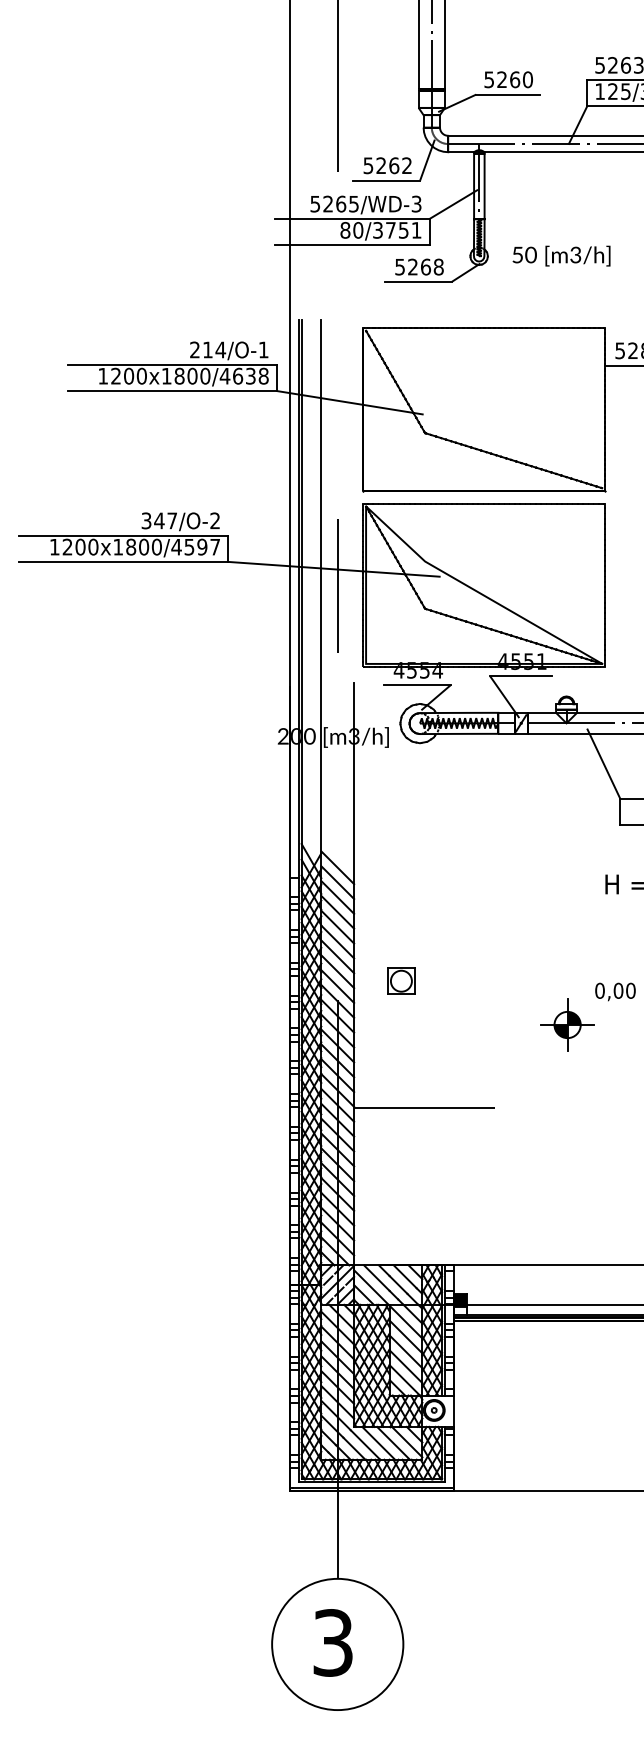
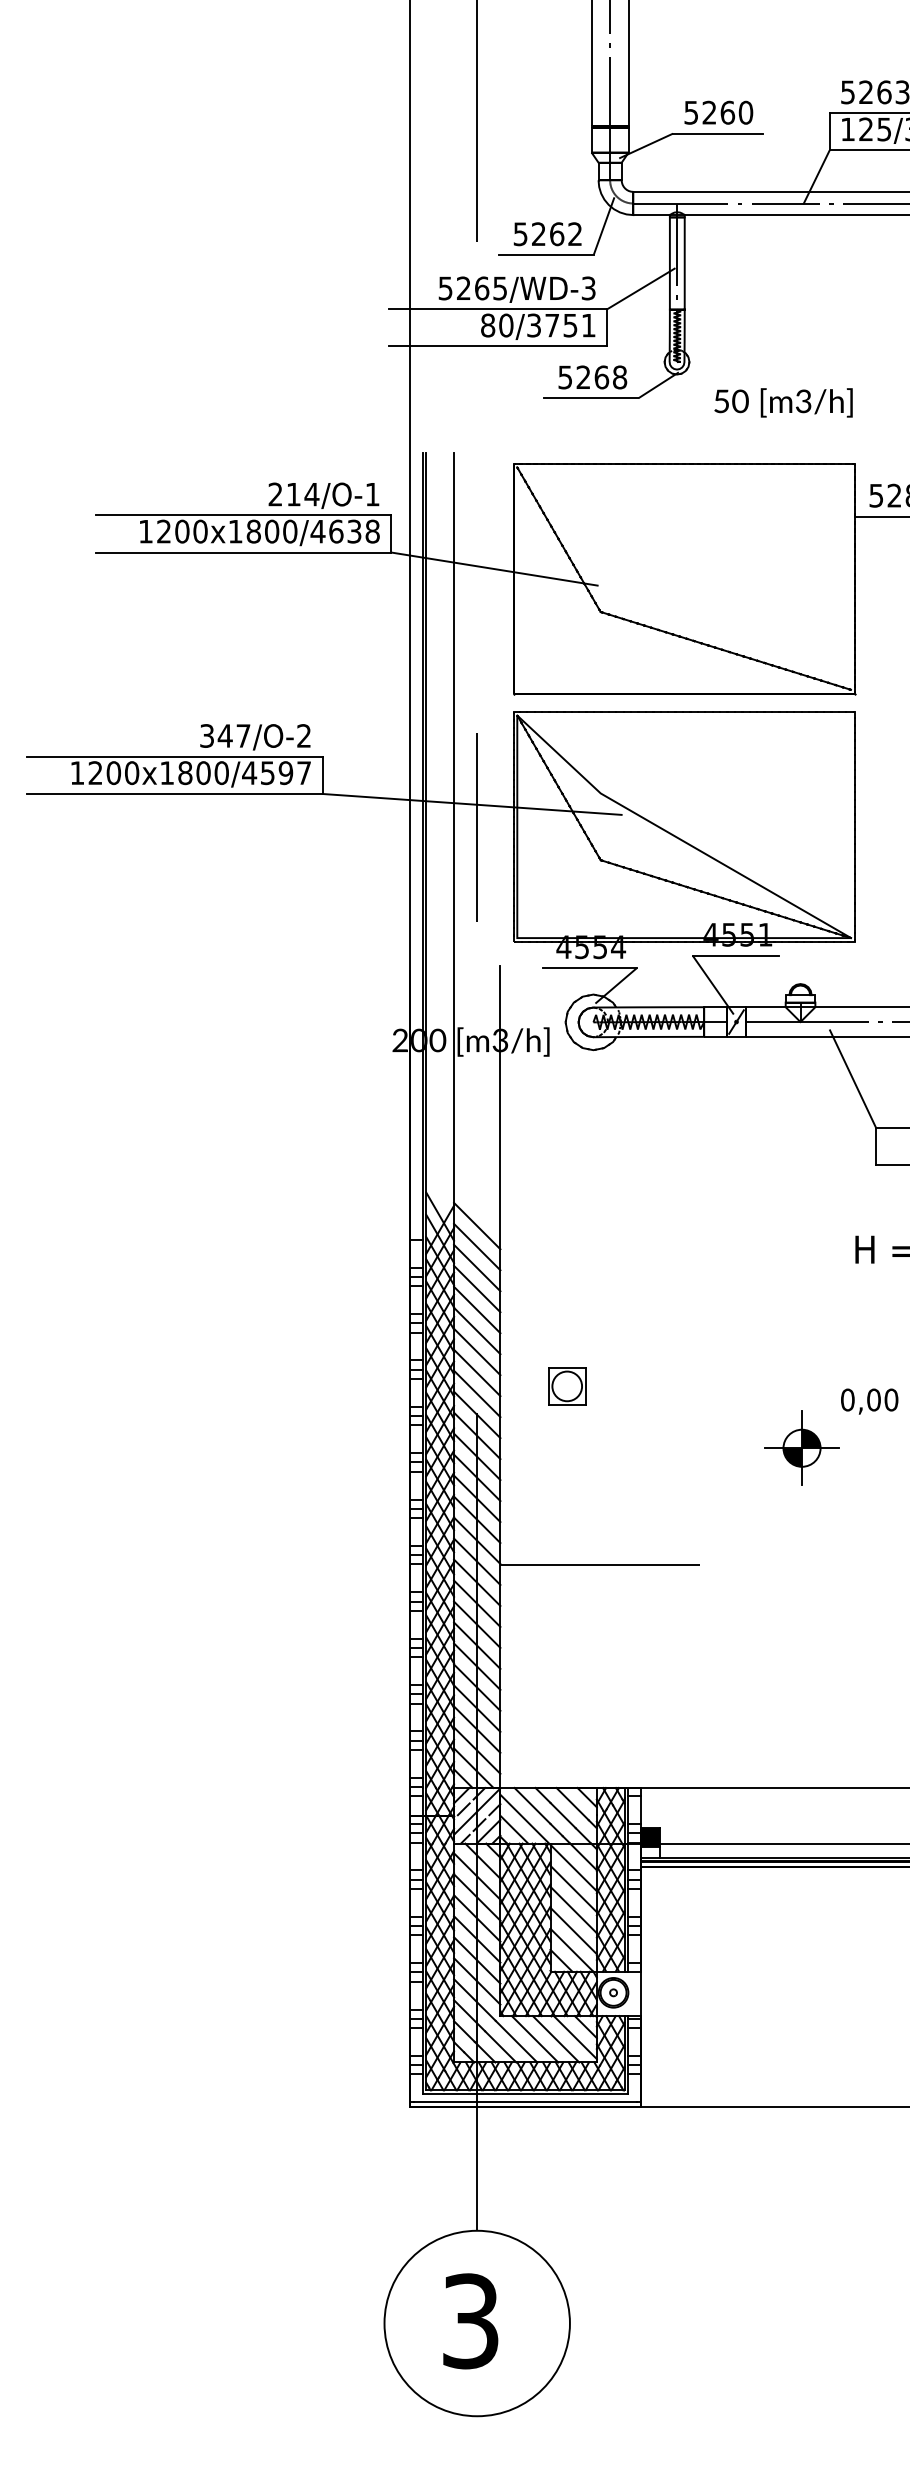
text: (561, 255) -> (783, 401), moved

